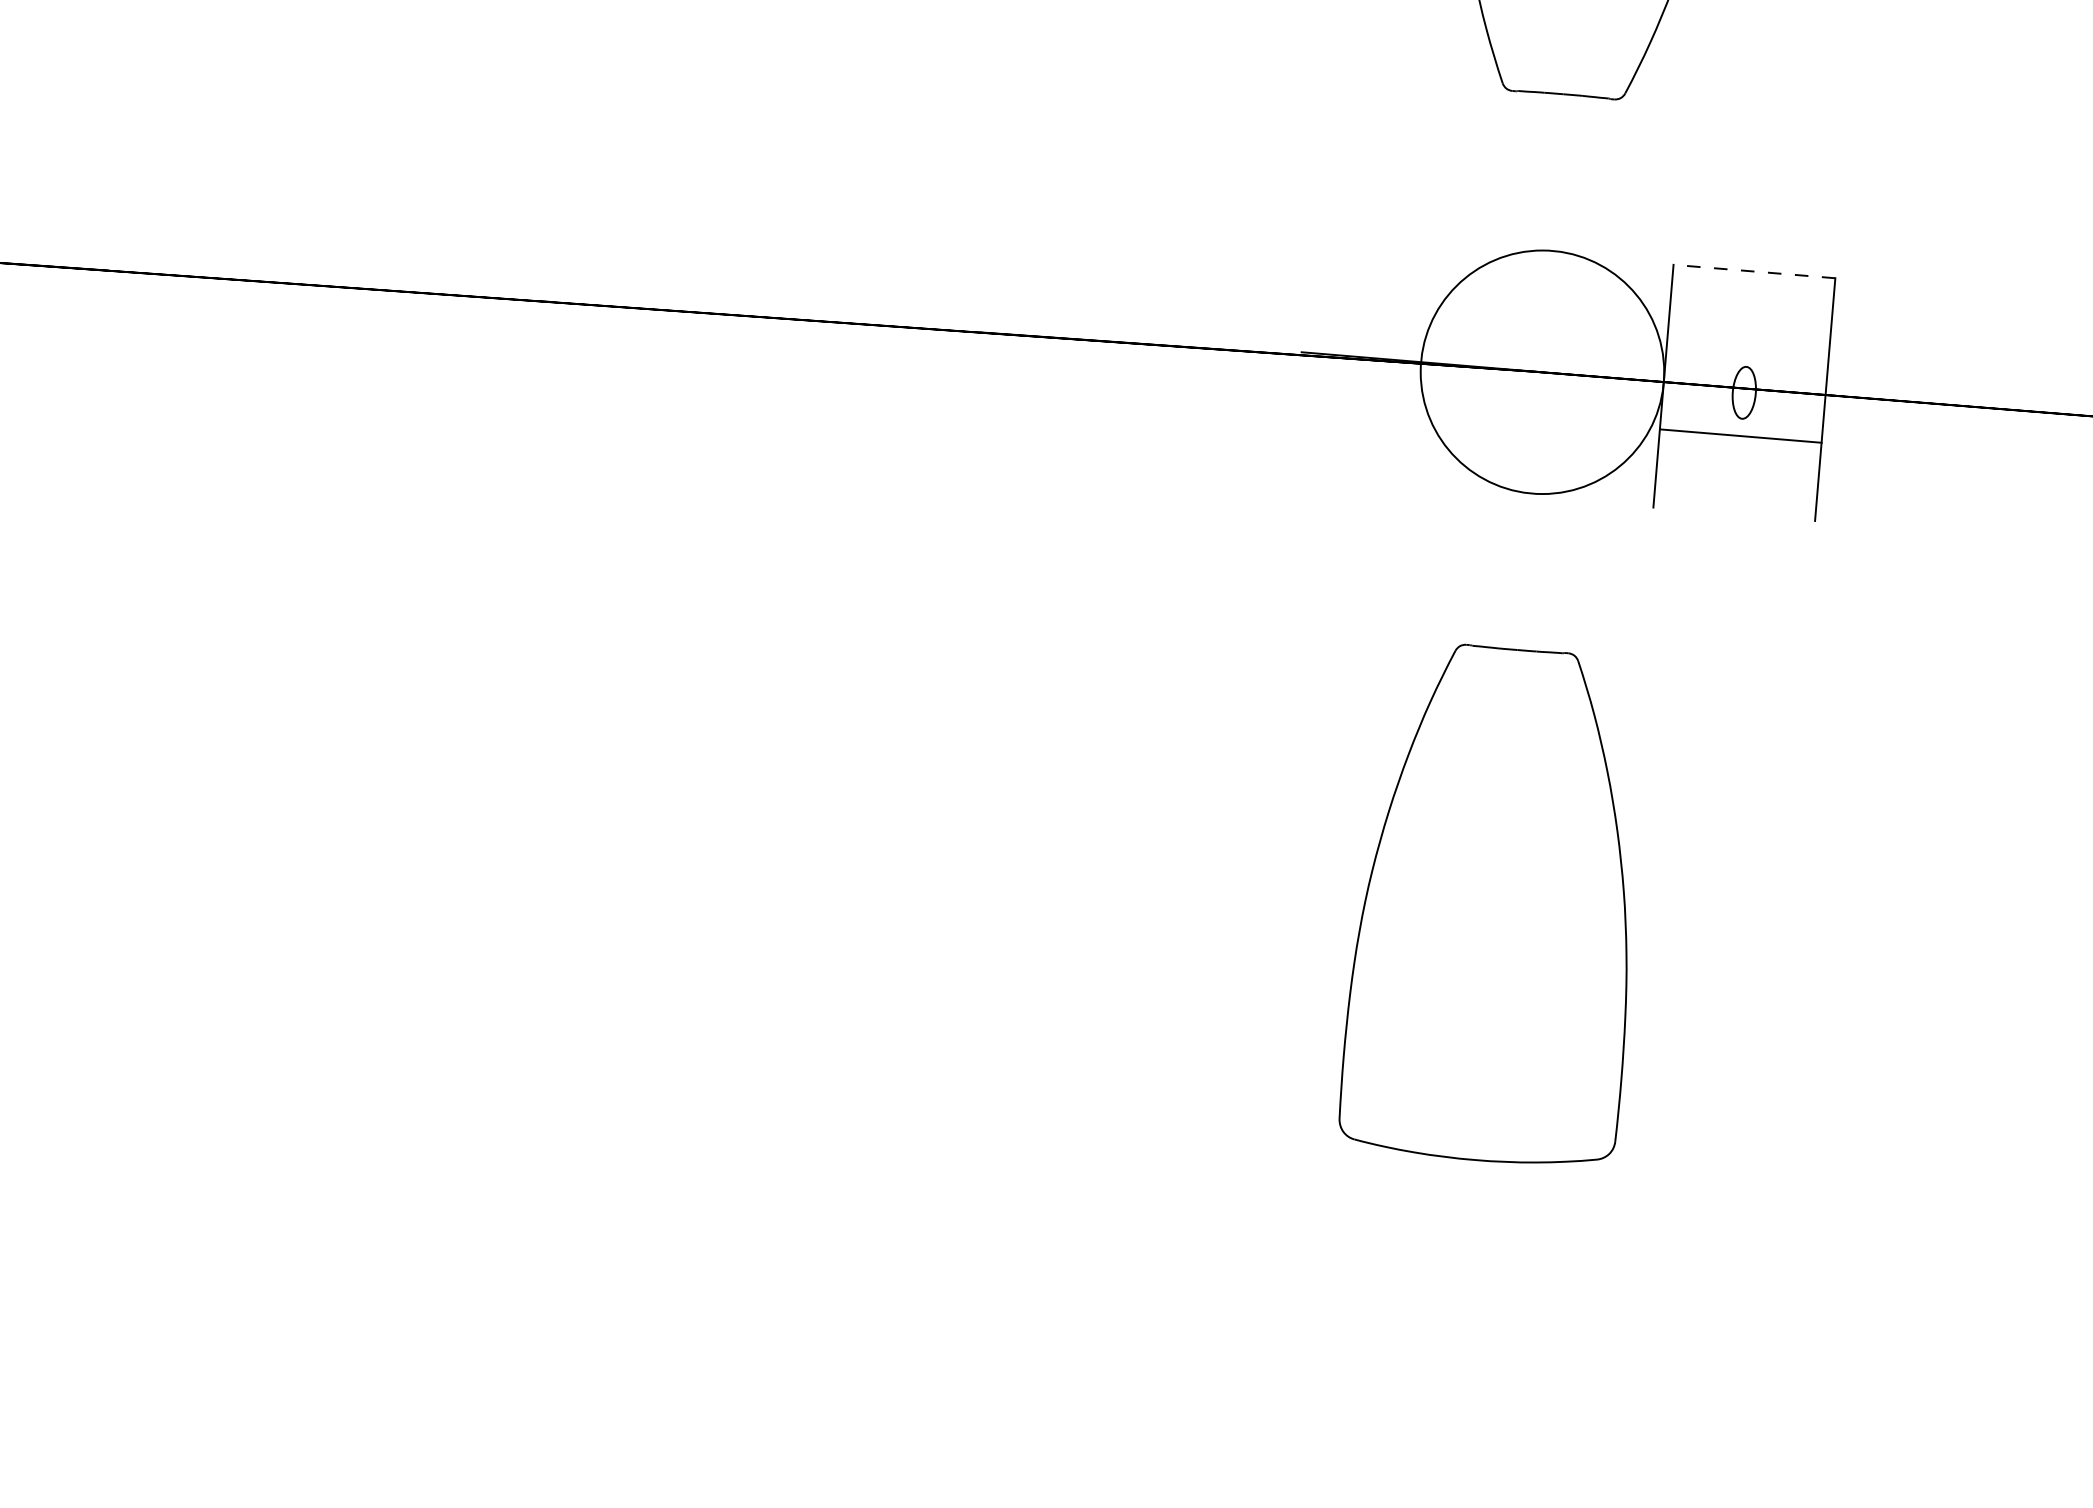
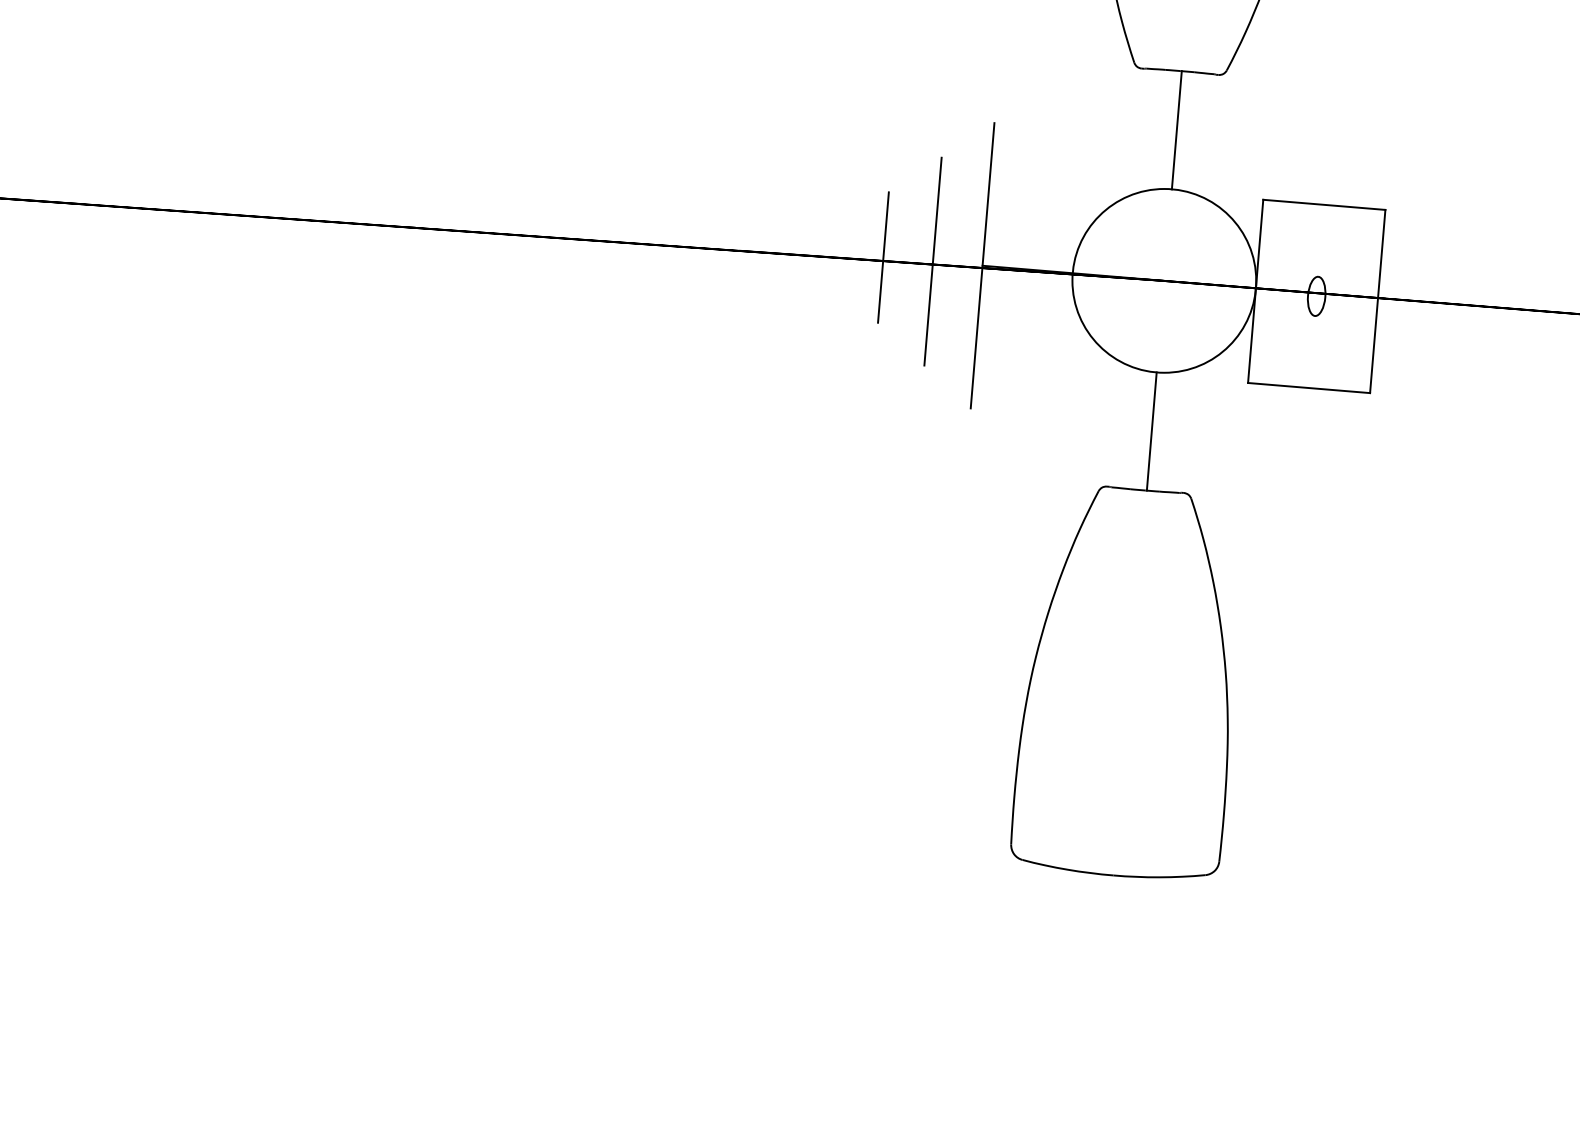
line: (1558, 173) -> (1176, 130), added
line: (1753, 271) -> (1323, 204), dashed -> solid
line: (1170, 341) -> (883, 257), added
line: (1235, 346) -> (932, 261), added
line: (1301, 351) -> (982, 265), added
line: (1741, 435) -> (1309, 387), moved
line: (1525, 571) -> (1151, 431), added

